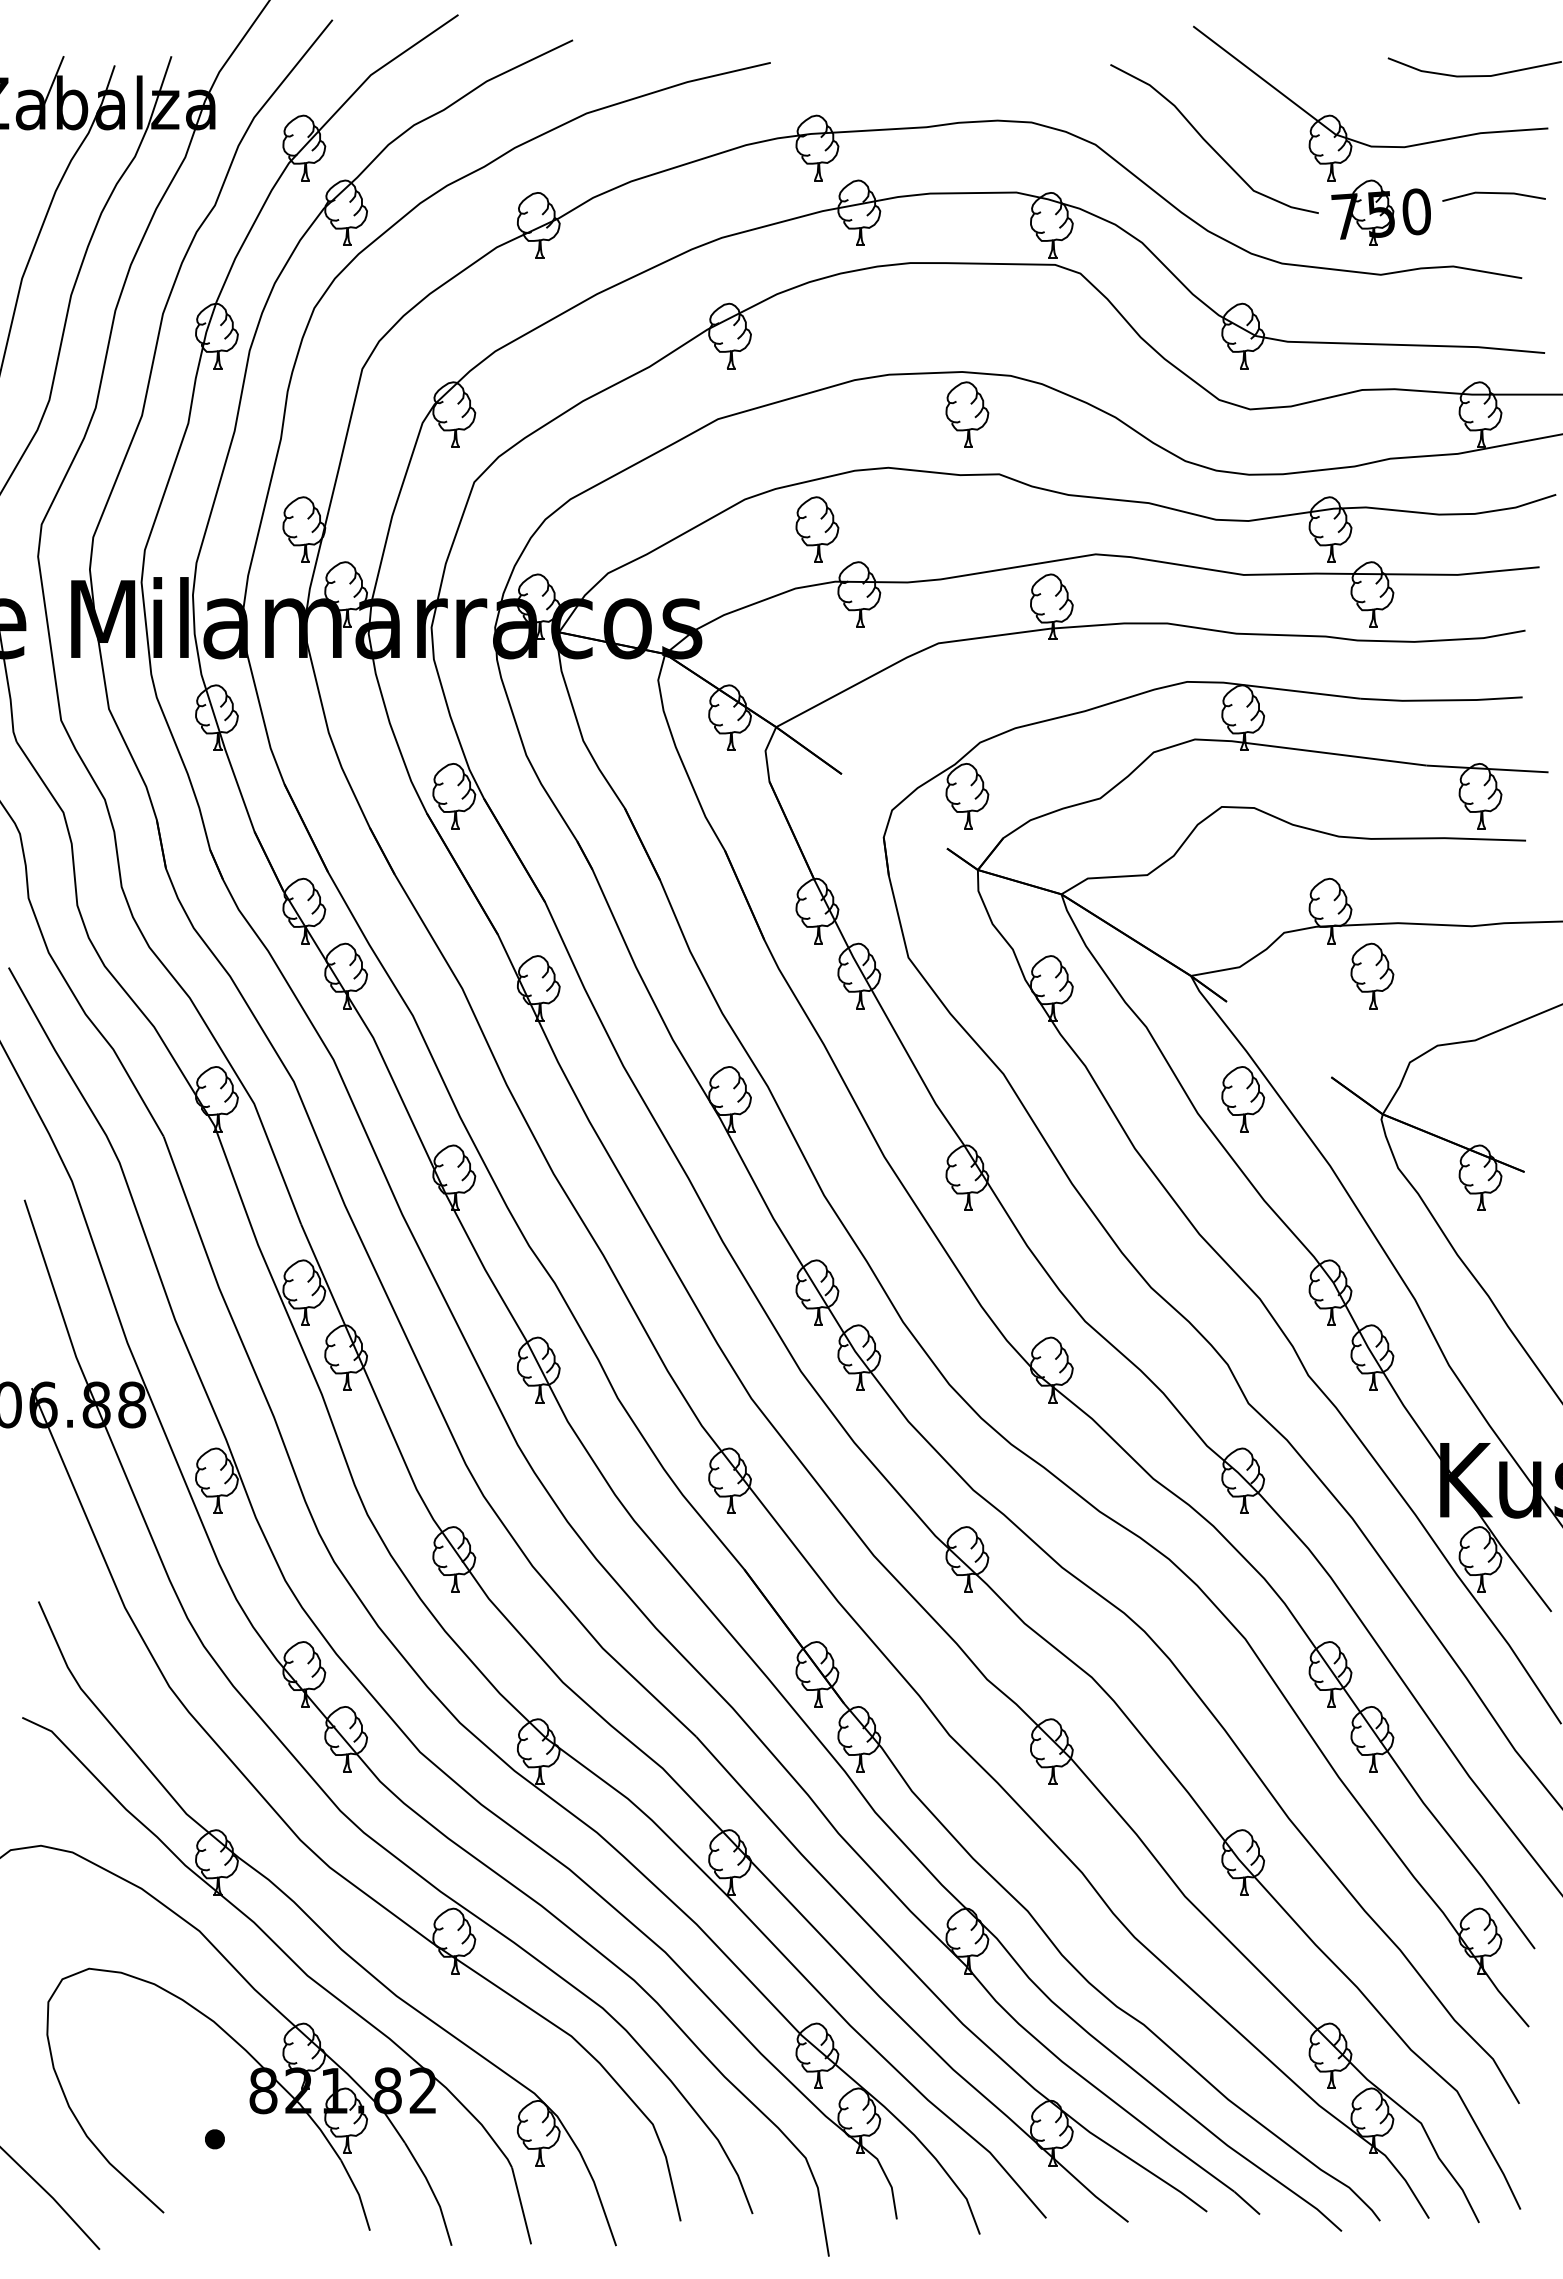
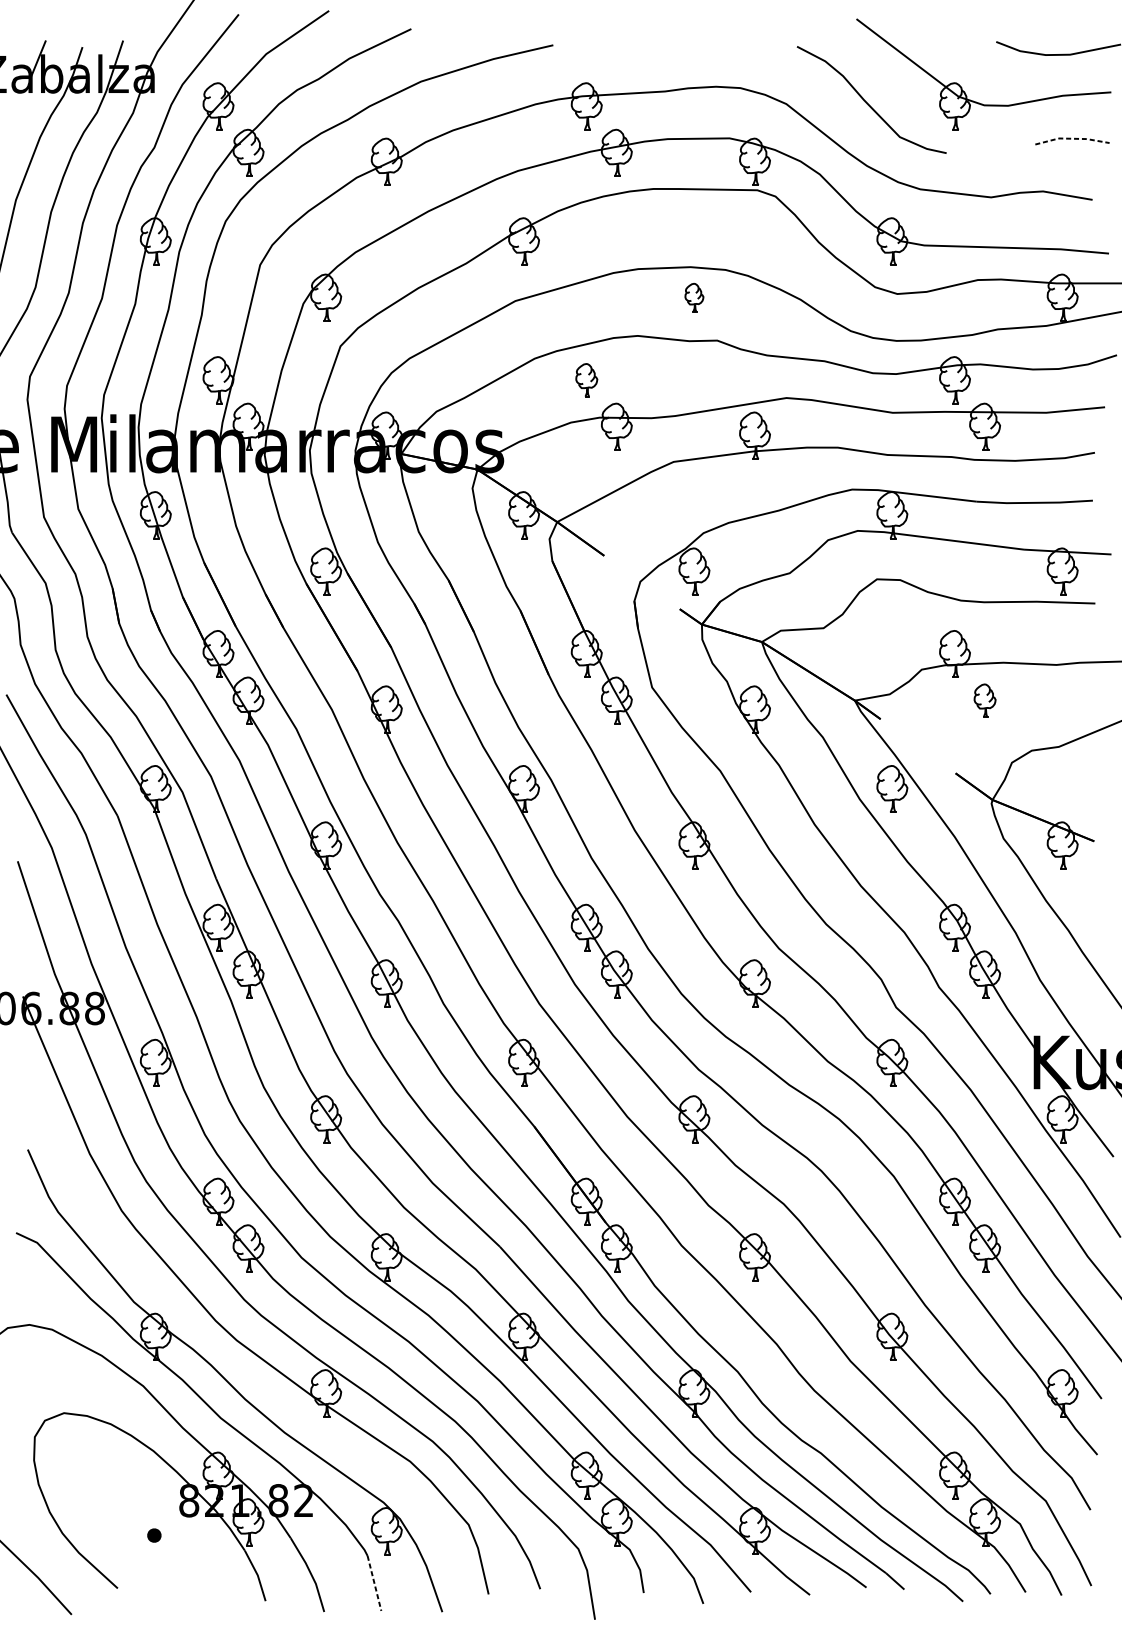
line: (1494, 193) -> (1072, 139), solid -> dashed
part: (1380, 212) -> (990, 152), removed
part: (967, 414) -> (694, 297), size x0.6
part: (817, 529) -> (586, 380), size x0.7
part: (1372, 975) -> (985, 700), size x0.7
line: (521, 2206) -> (374, 1583), solid -> dashed

